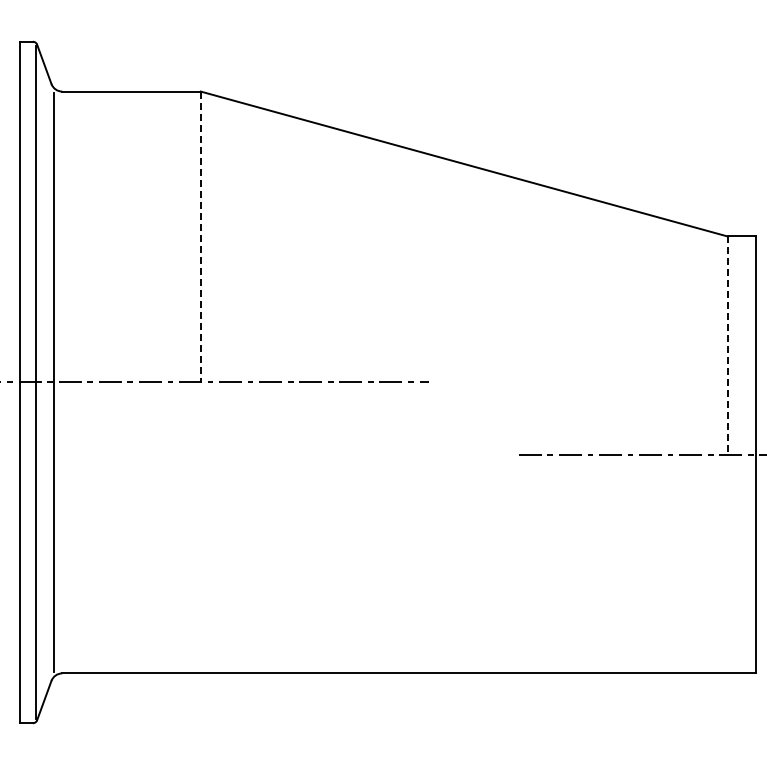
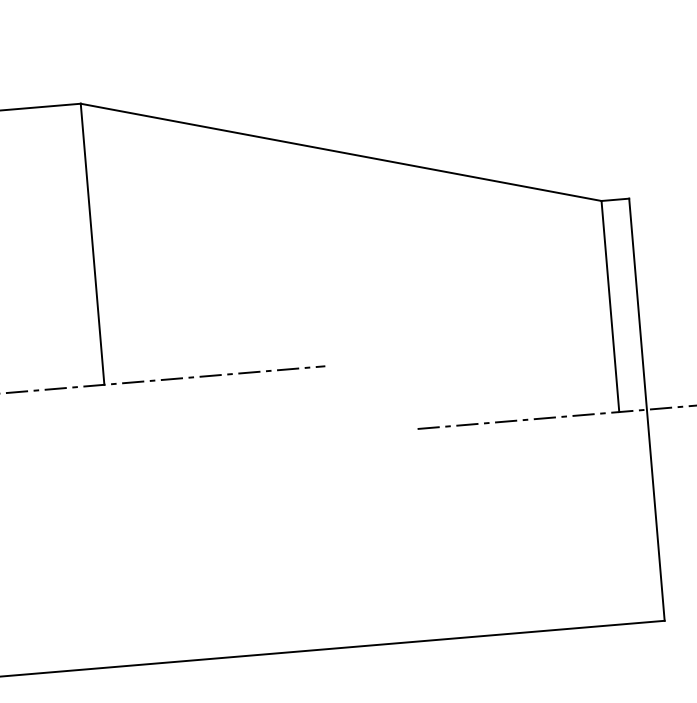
line: (200, 237) -> (92, 244), dashed -> solid
line: (727, 346) -> (610, 307), dashed -> solid

